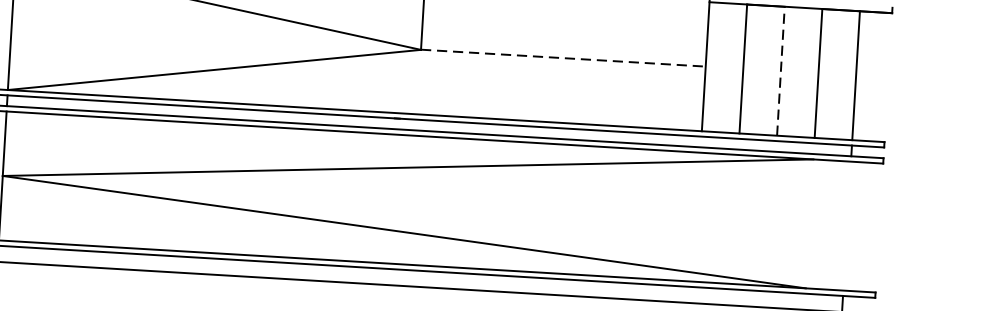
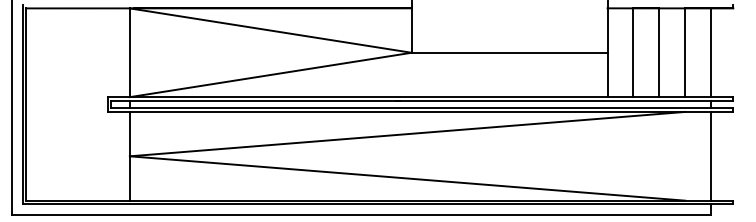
line: (563, 57) -> (509, 52), dashed -> solid
line: (781, 70) -> (659, 52), dashed -> solid
line: (847, 224) -> (711, 155), added

